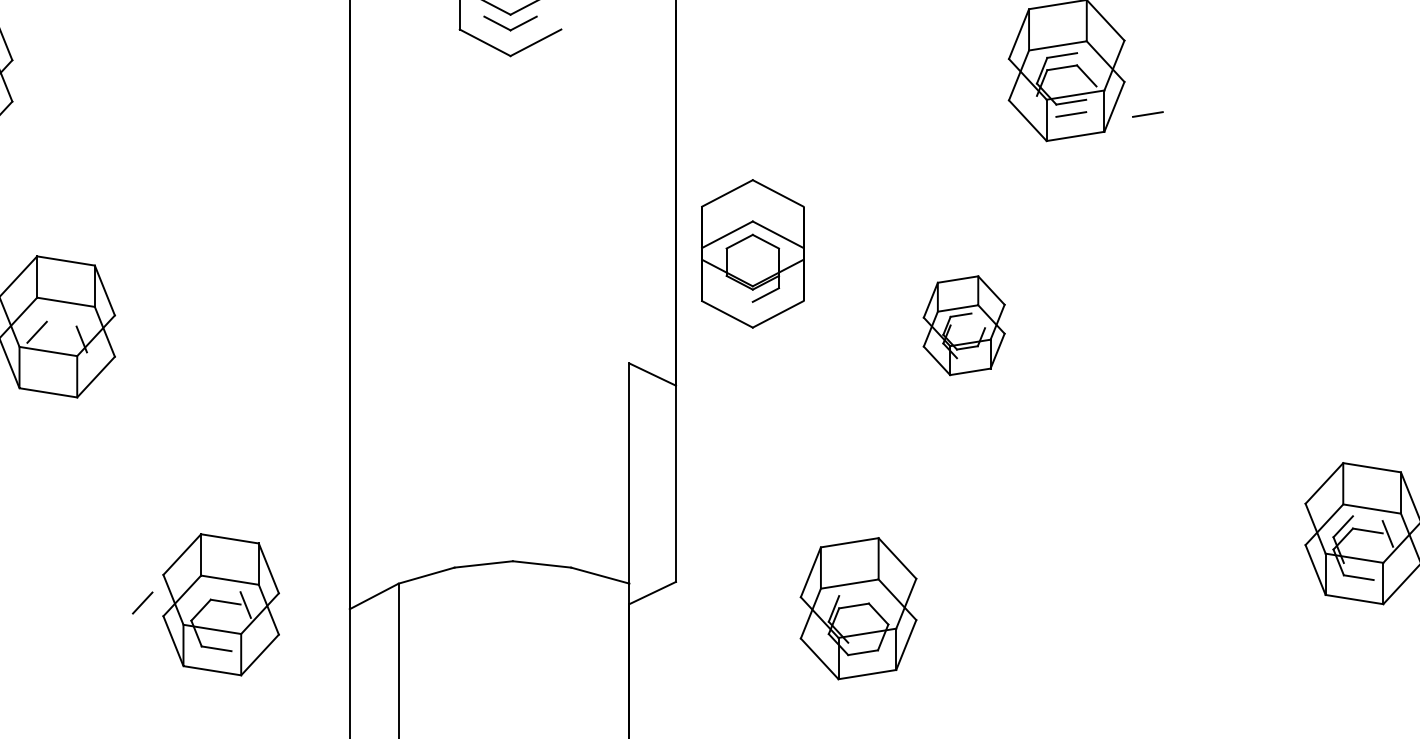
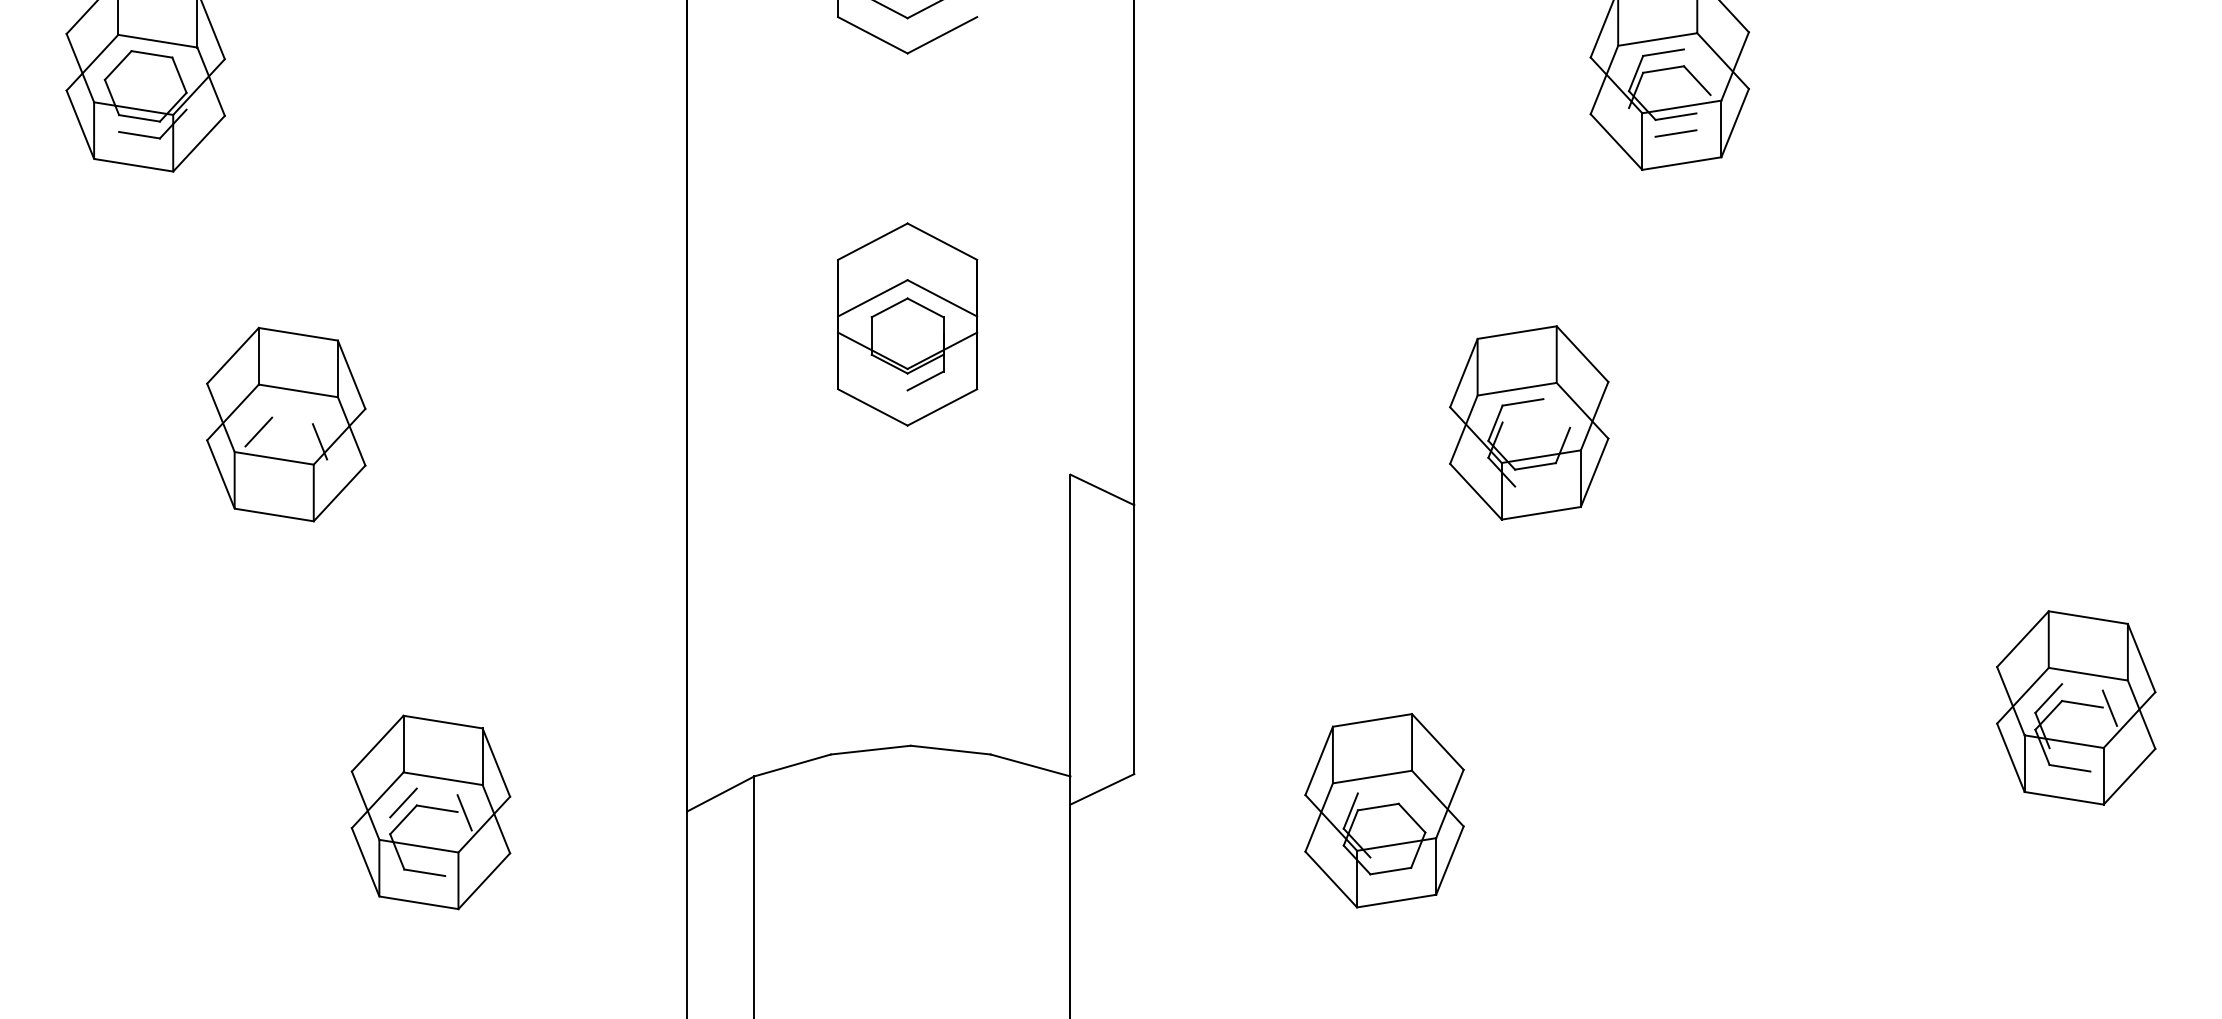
line: (1147, 114) -> (1780, 133), removed
part: (752, 253) -> (907, 324), moved
part: (964, 325) -> (1529, 422), size x1.43
part: (220, 604) -> (430, 812), moved

